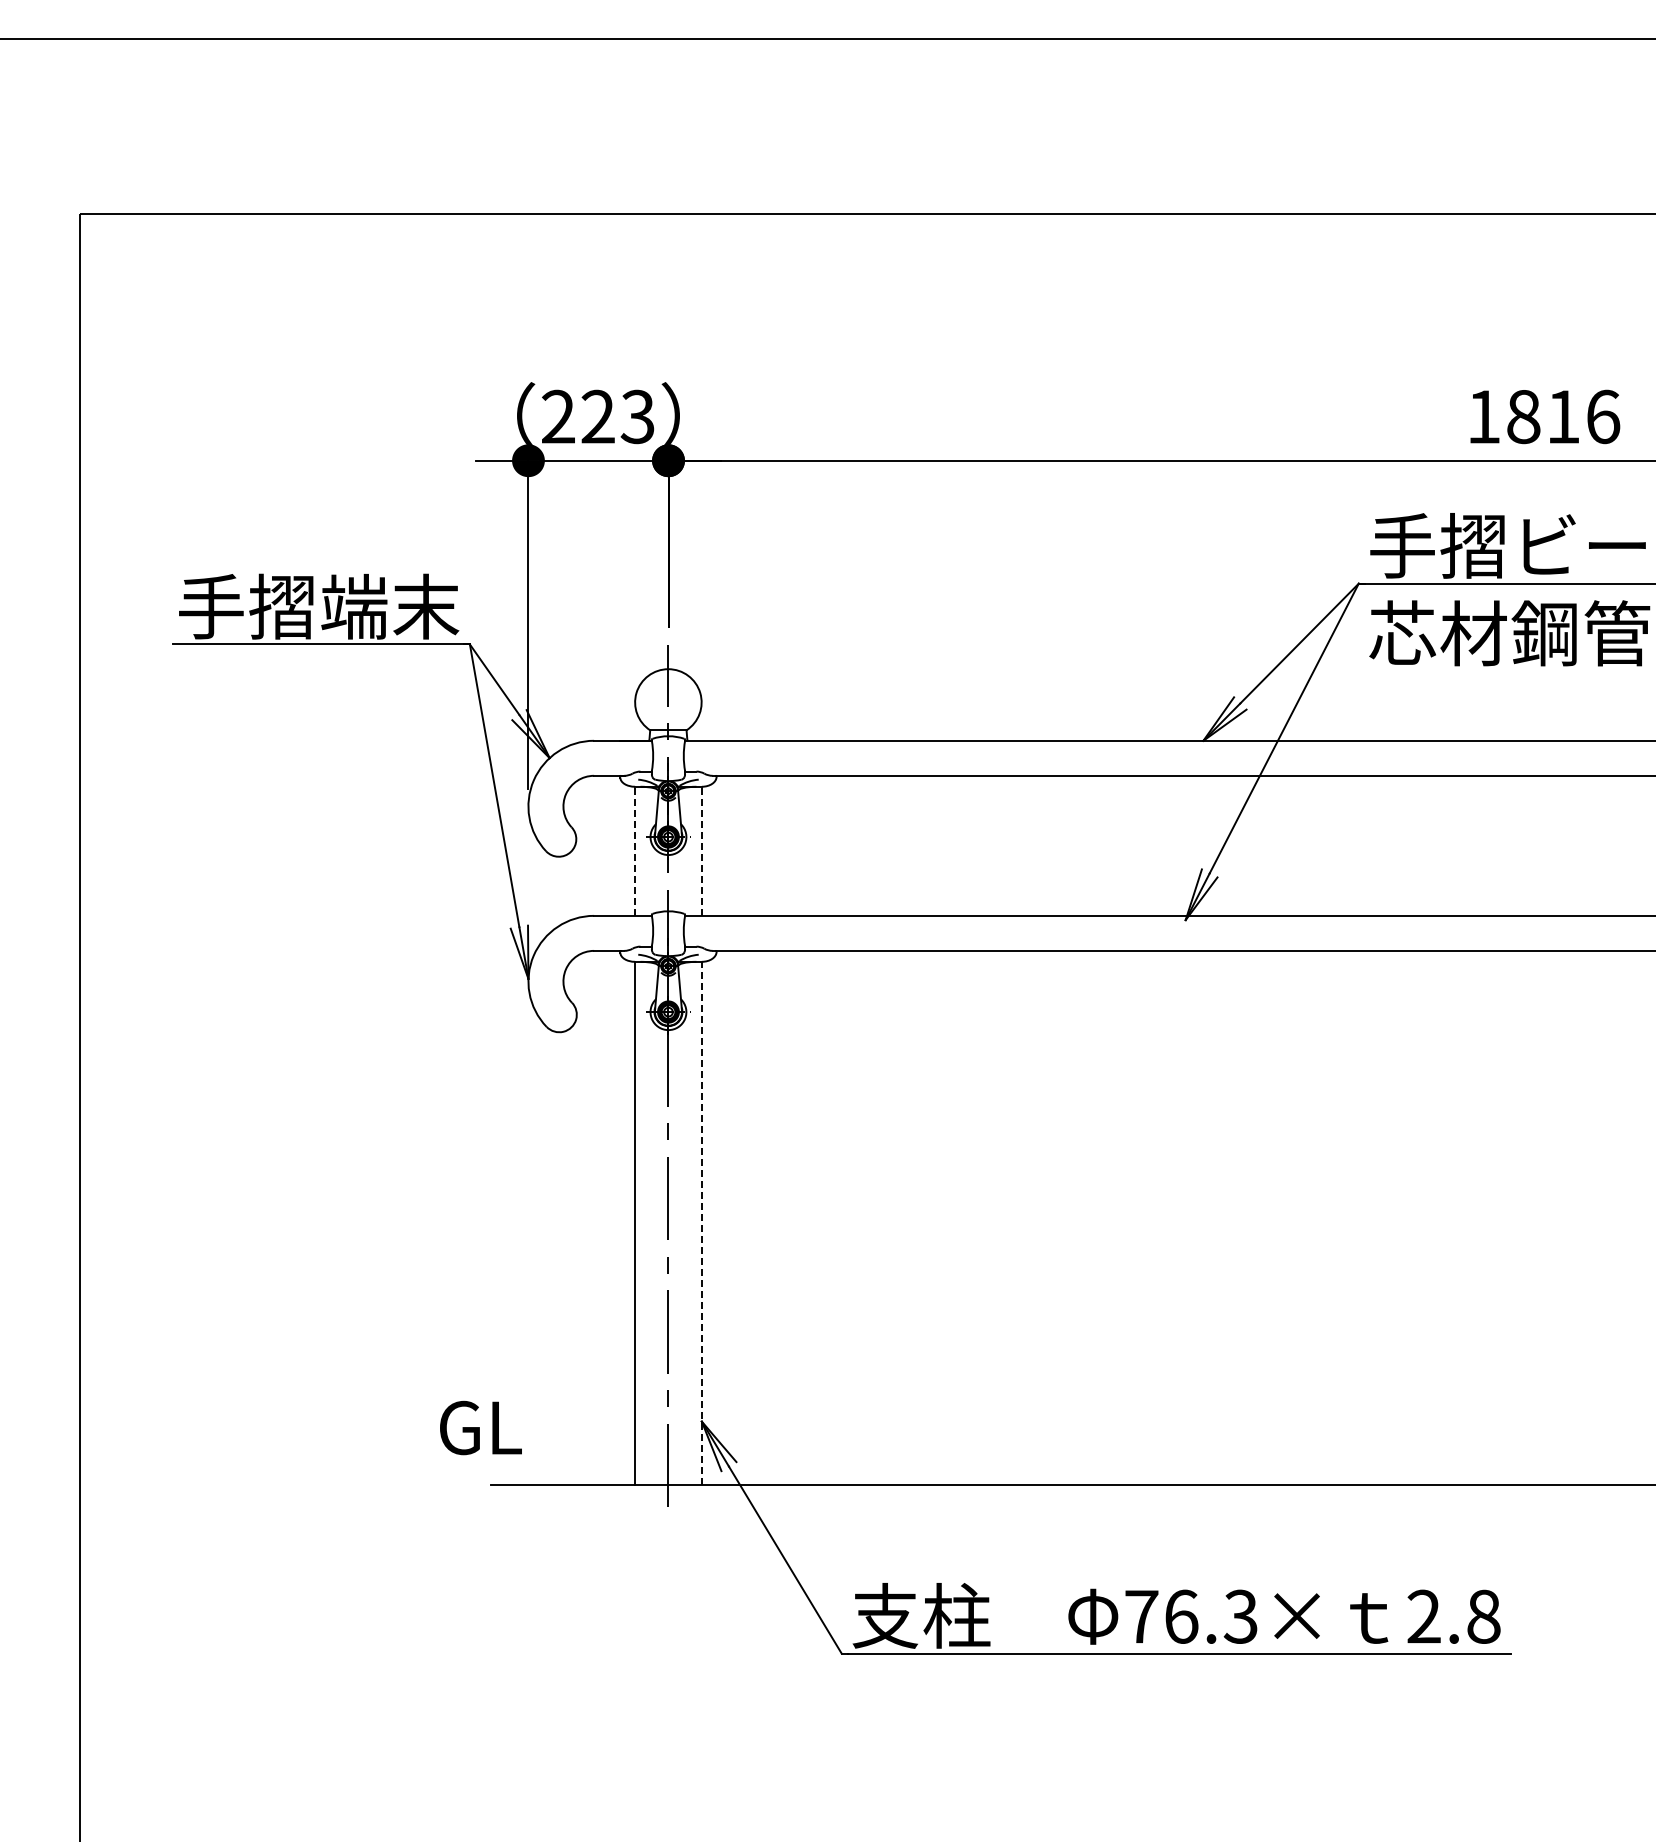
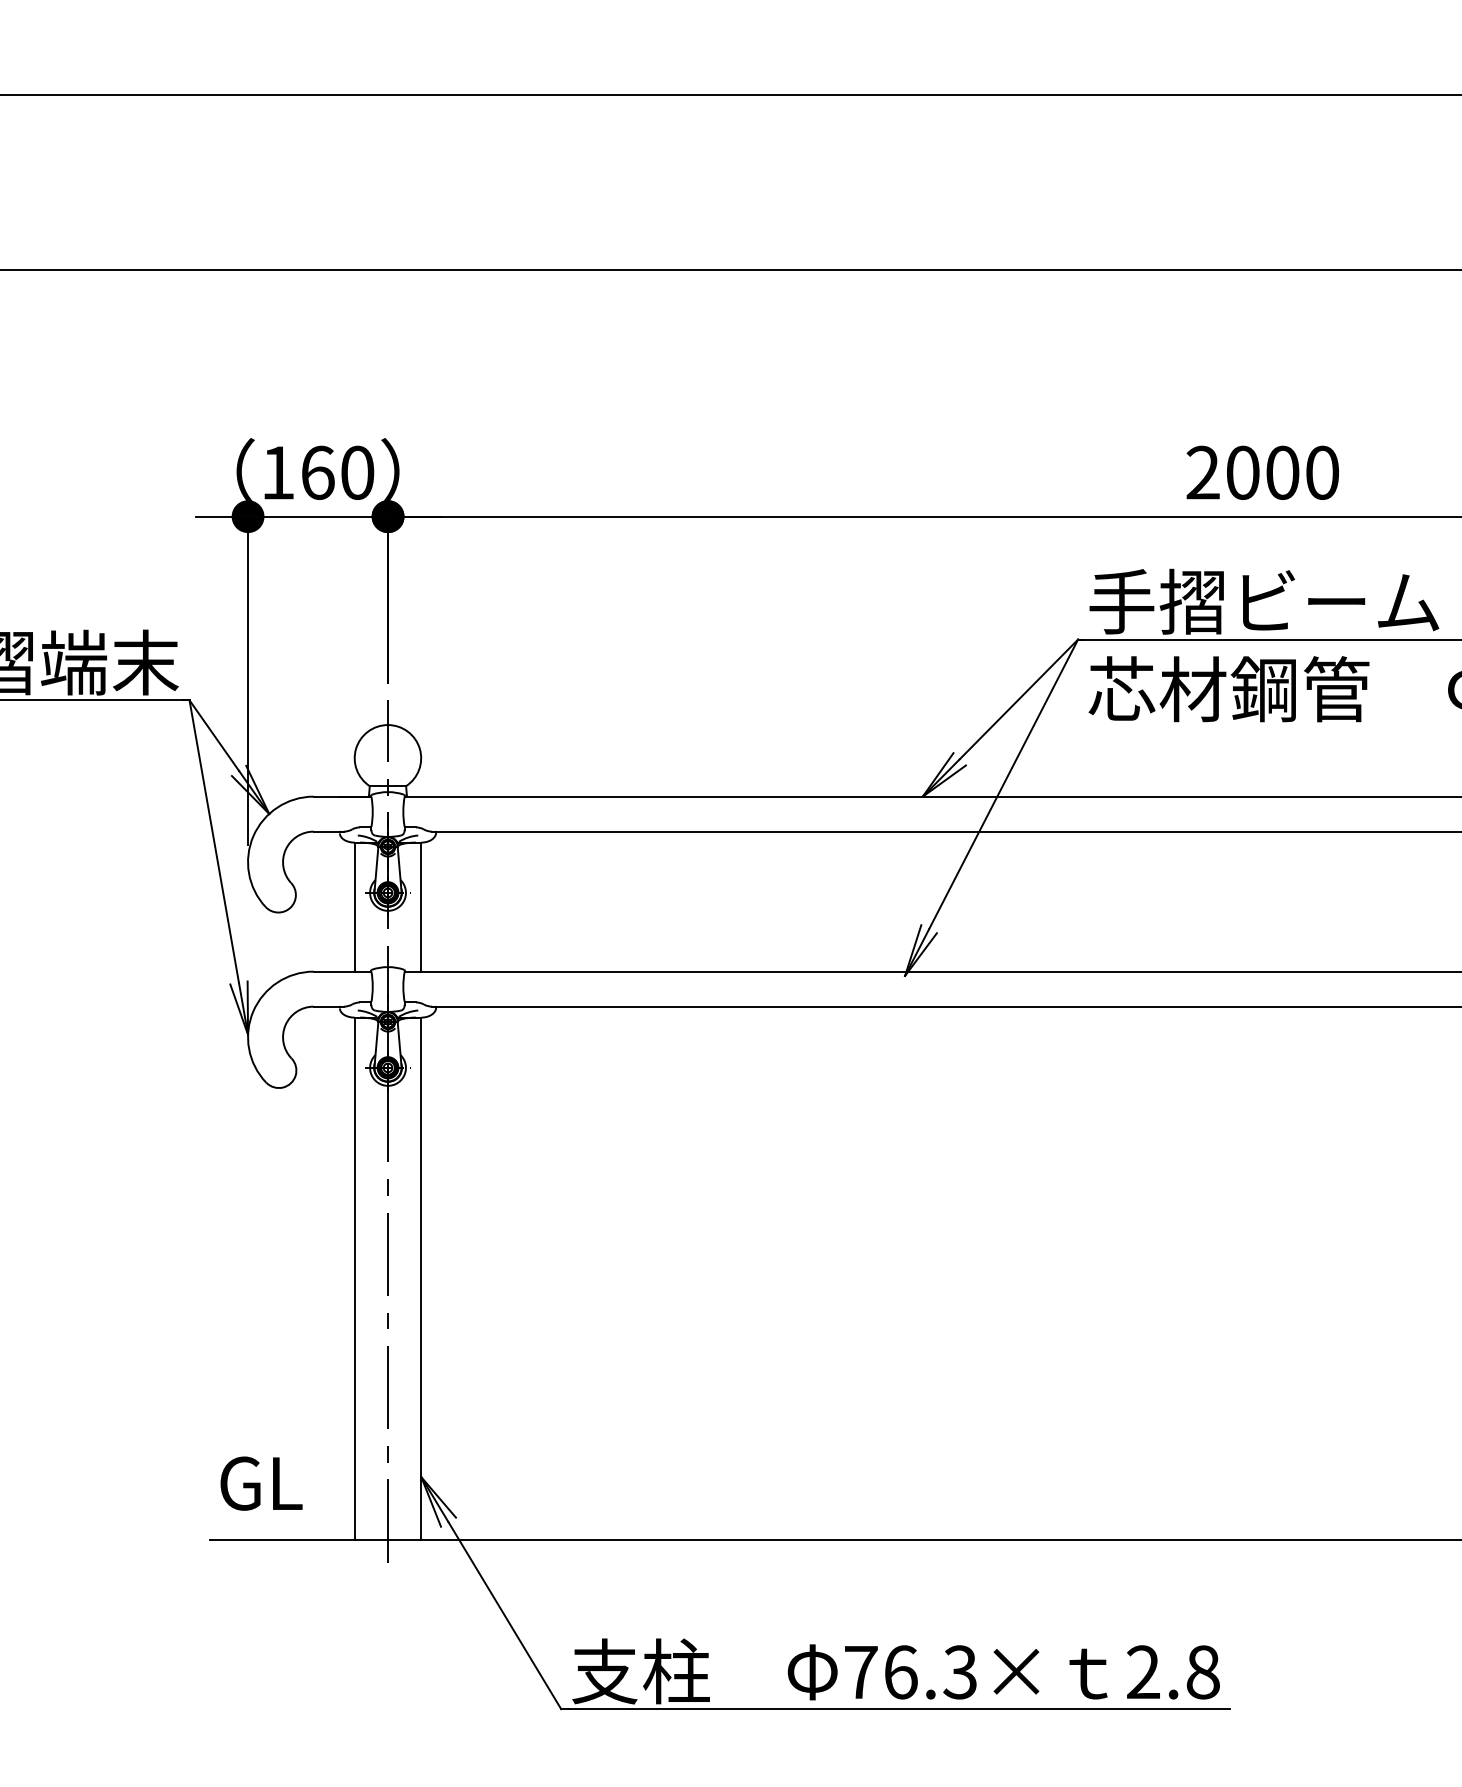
text: (598, 416) -> (318, 472), 223 -> 160
text: (1543, 416) -> (1262, 472), 1816 -> 2000
line: (635, 851) -> (355, 907), dashed -> solid
line: (701, 851) -> (421, 907), dashed -> solid
line: (701, 1222) -> (421, 1278), dashed -> solid
text: (480, 1427) -> (261, 1483), moved

